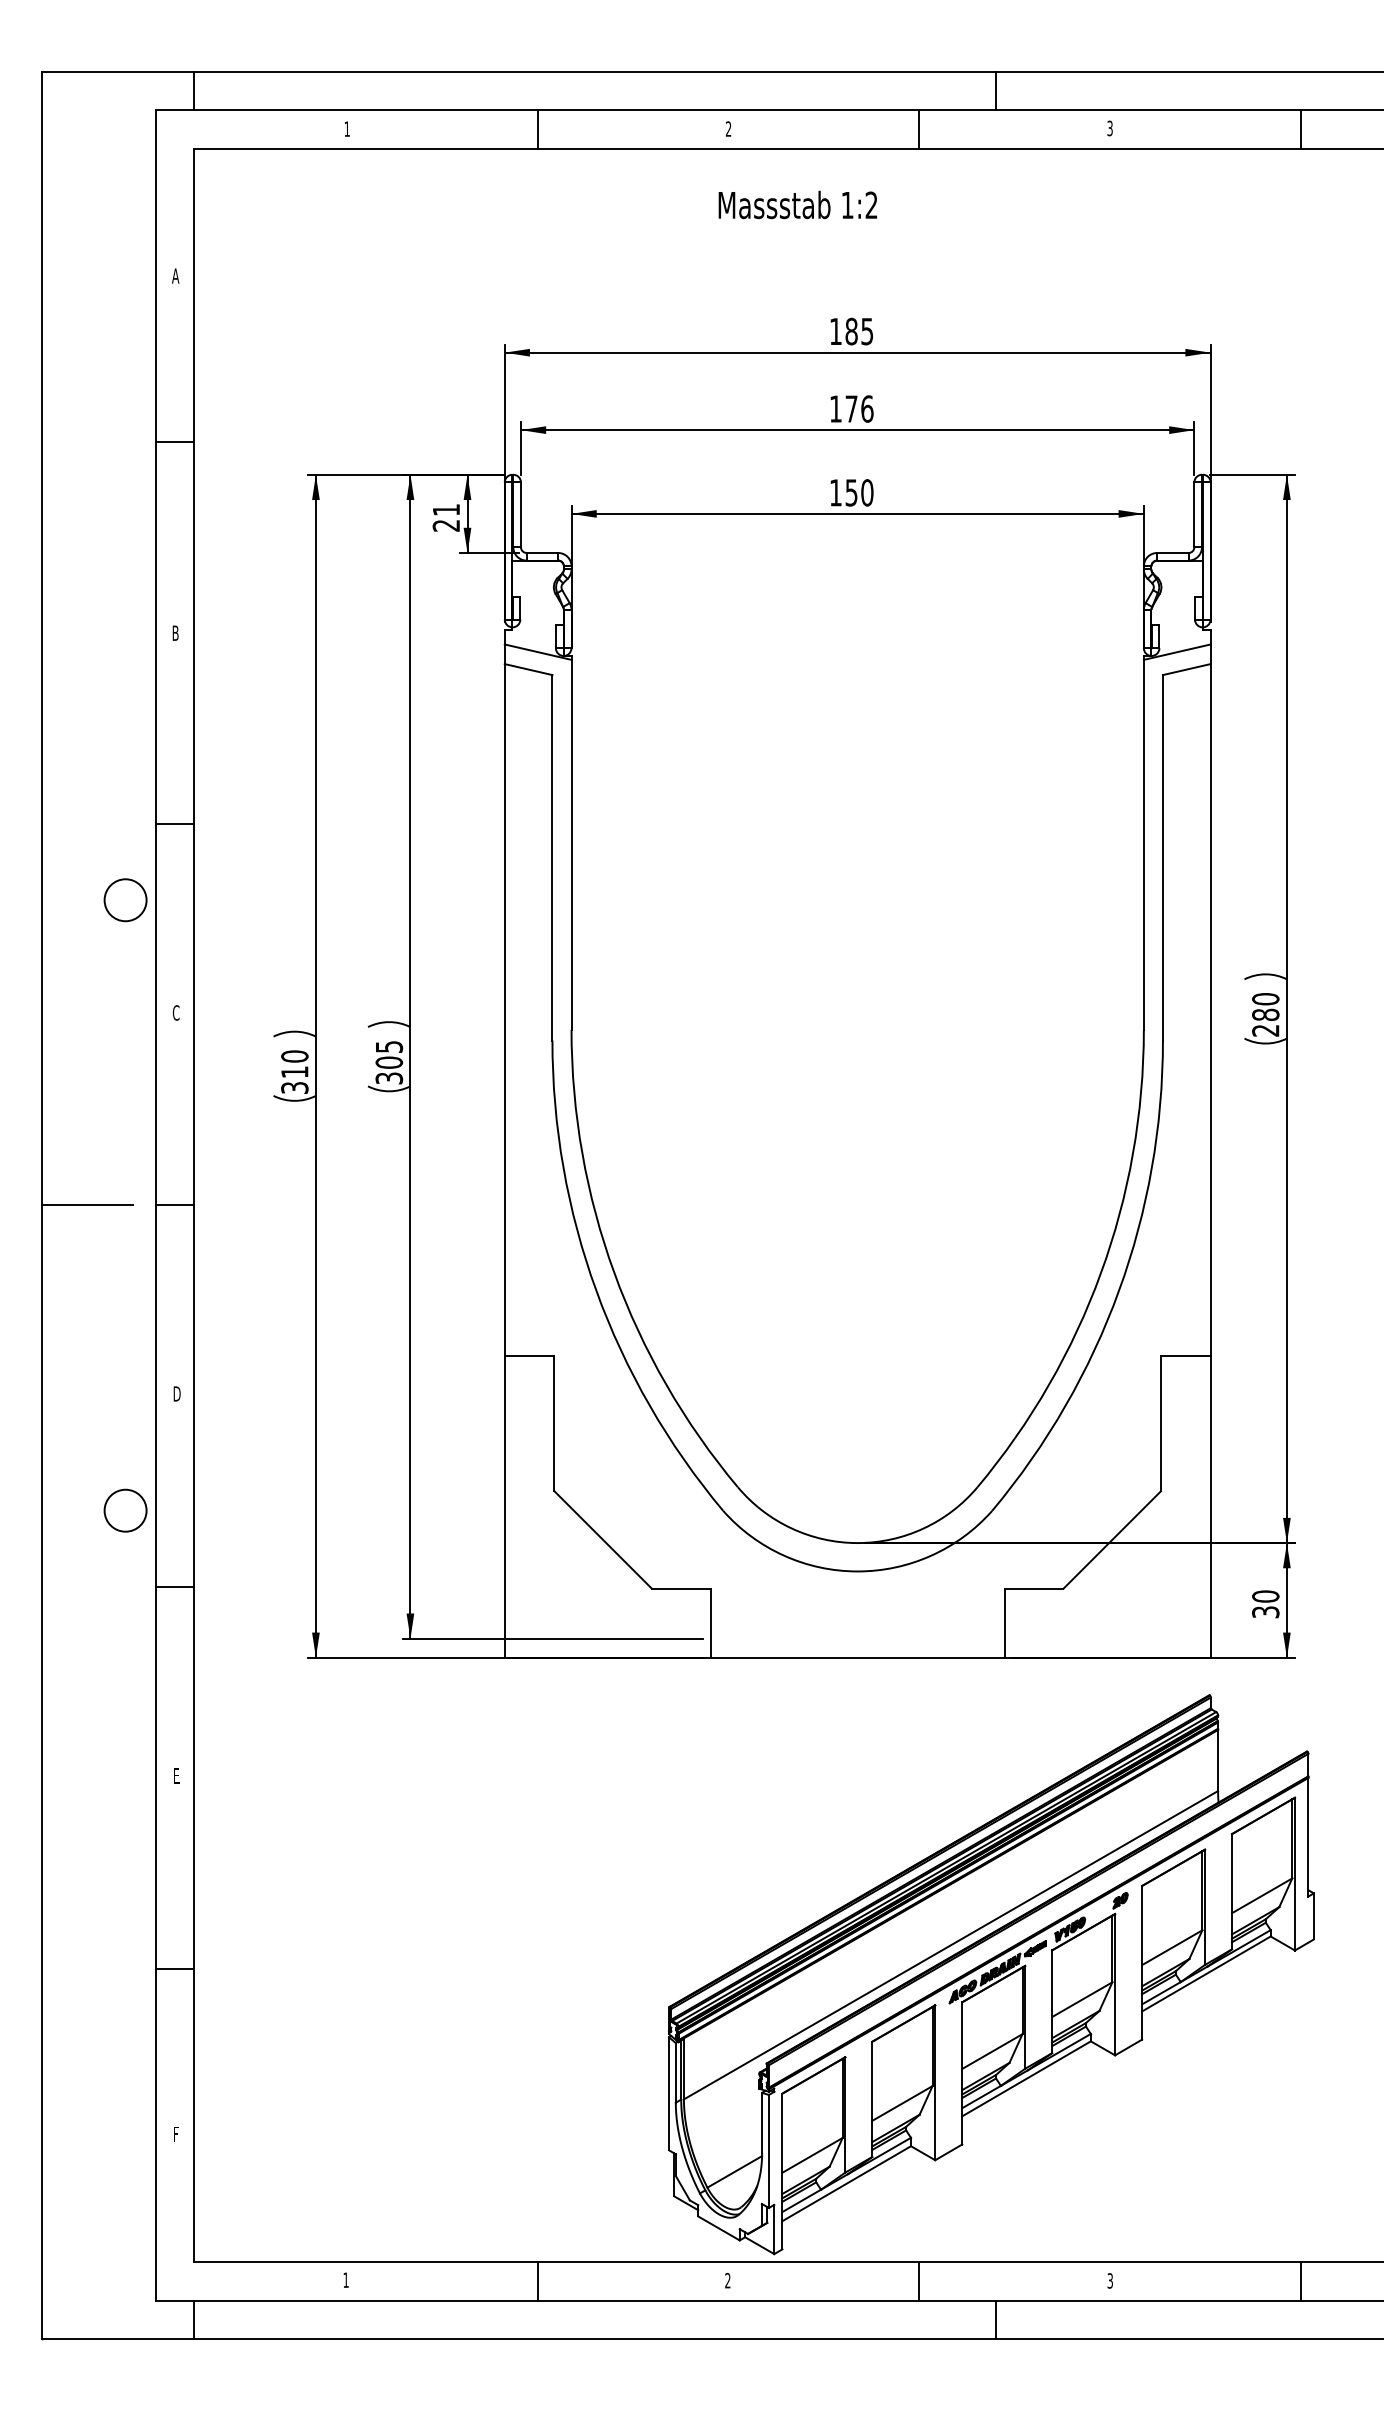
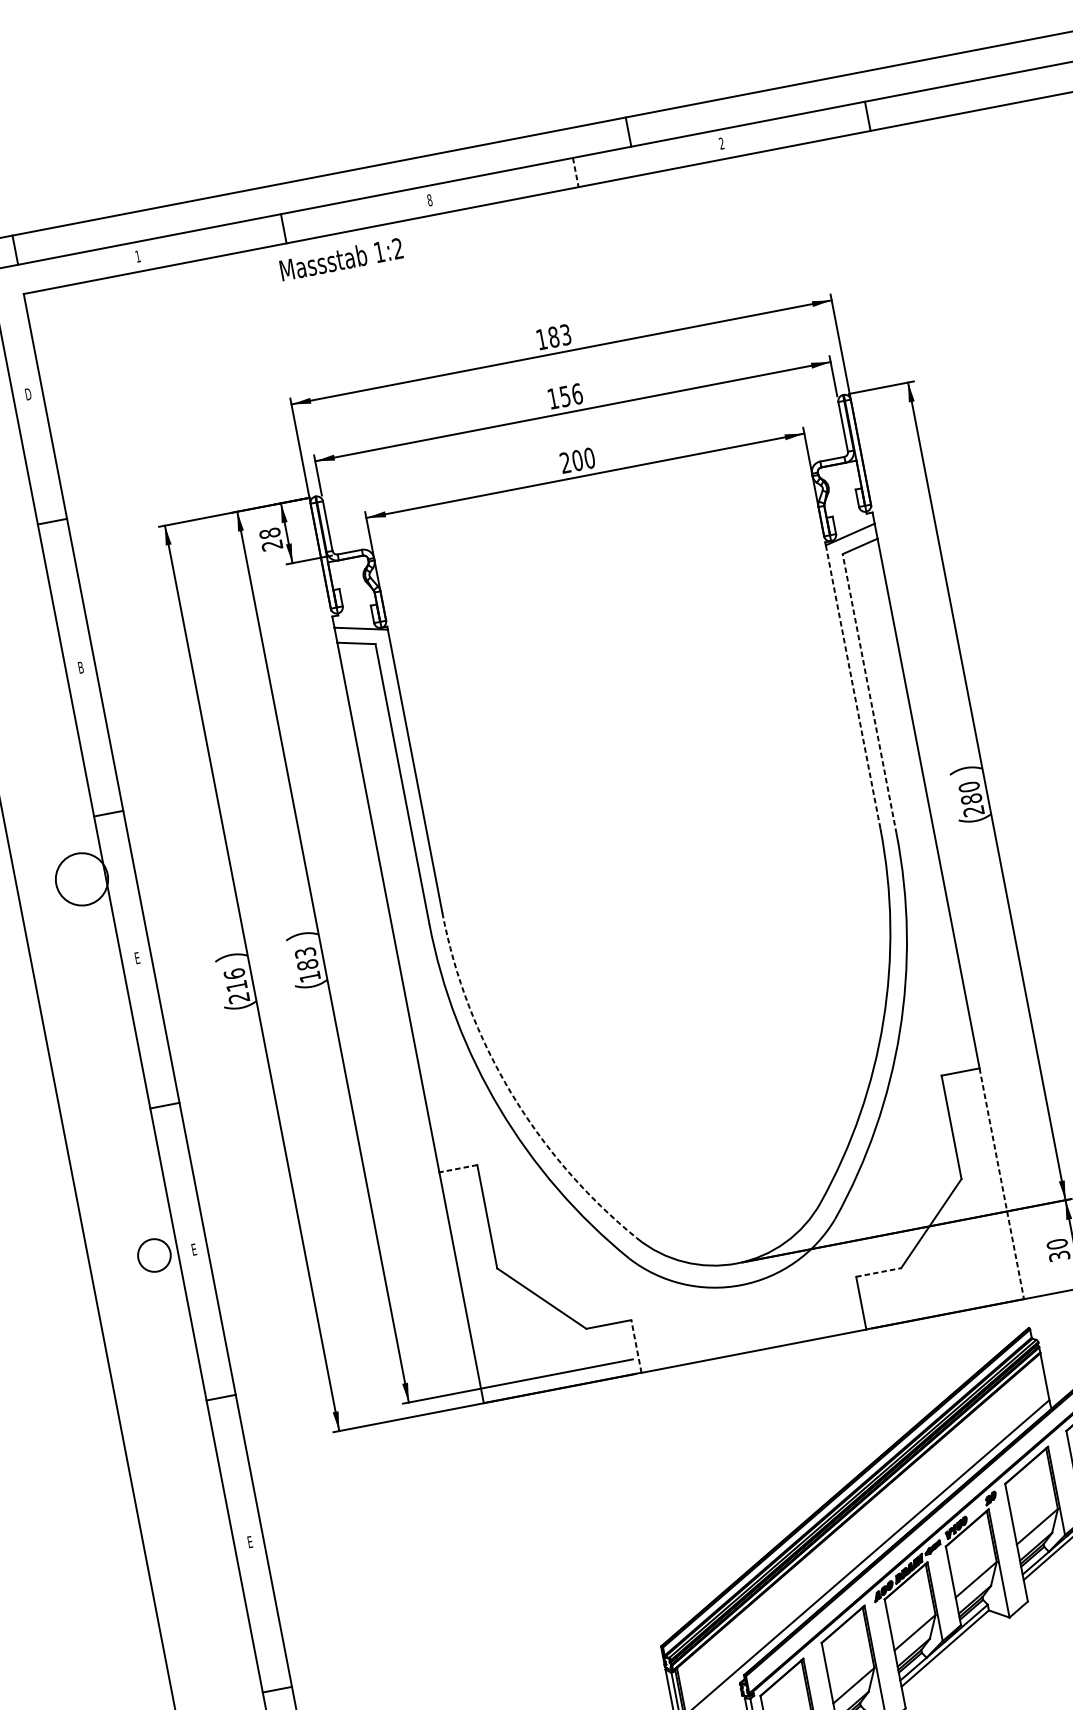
text: (728, 128) -> (429, 199), 2 -> 8
text: (1109, 128) -> (721, 143), 3 -> 2
line: (919, 130) -> (576, 173), solid -> dashed
text: (797, 204) -> (341, 259), moved
text: (175, 275) -> (28, 393), A -> D
text: (867, 330) -> (565, 333), 185 -> 183
text: (851, 408) -> (565, 396), 176 -> 156
text: (843, 492) -> (571, 461), 150 -> 200
text: (446, 509) -> (270, 533), 21 -> 28
line: (1143, 845) -> (852, 687), solid -> dashed
line: (1162, 857) -> (869, 693), solid -> dashed
circle: (125, 900) -> (81, 879), size x1.6
text: (175, 1012) -> (136, 957), C -> E
text: (389, 1062) -> (307, 964), 305 -> 183
text: (294, 1071) -> (236, 985), 310 -> 216
line: (87, 1205) -> (97, 1118), removed
arc: (614, 1273) -> (511, 1092), solid -> dashed
line: (529, 1356) -> (458, 1169), solid -> dashed
text: (176, 1393) -> (193, 1249), D -> E
line: (1210, 1506) -> (1001, 1183), solid -> dashed
circle: (125, 1510) -> (154, 1255), moved
line: (1034, 1588) -> (879, 1272), solid -> dashed
line: (710, 1622) -> (636, 1345), solid -> dashed

